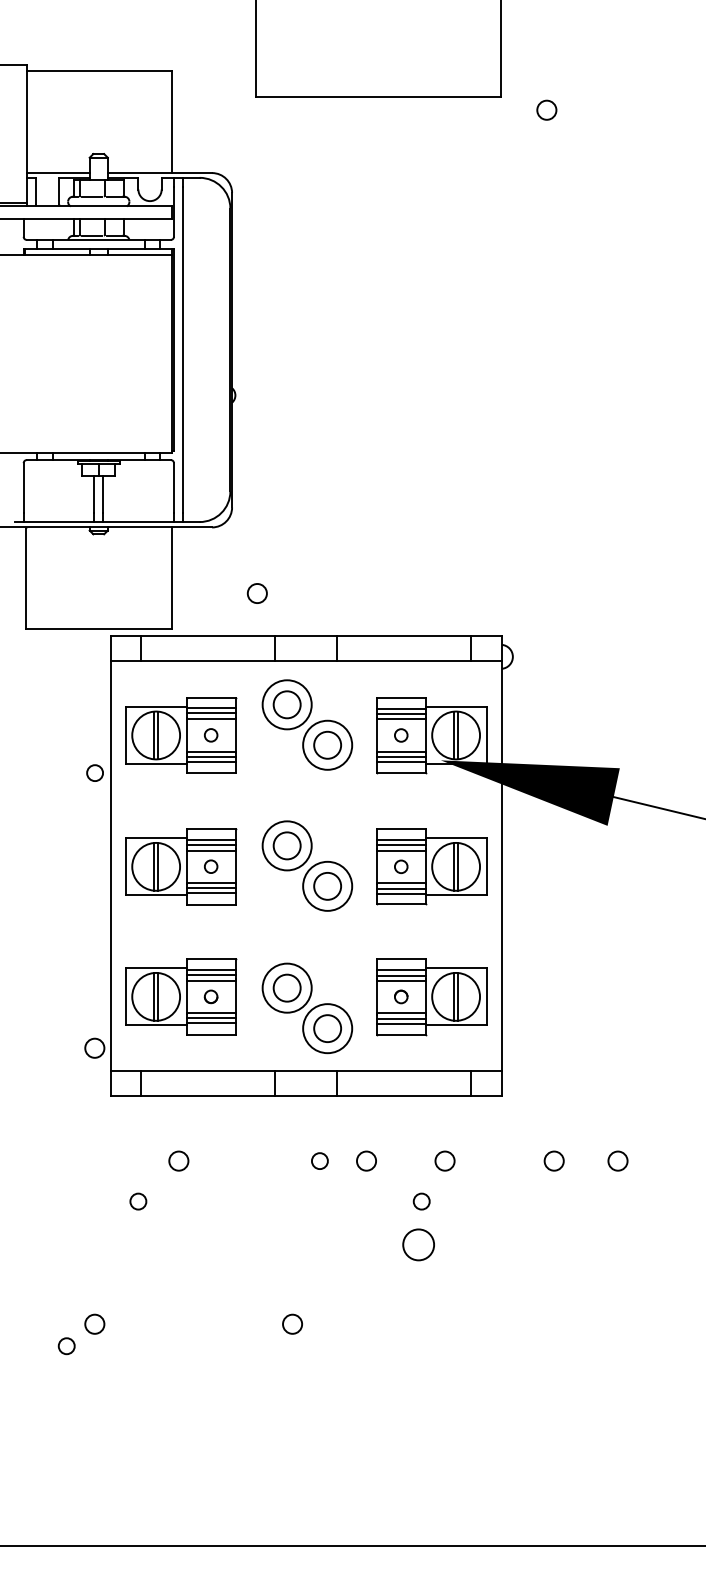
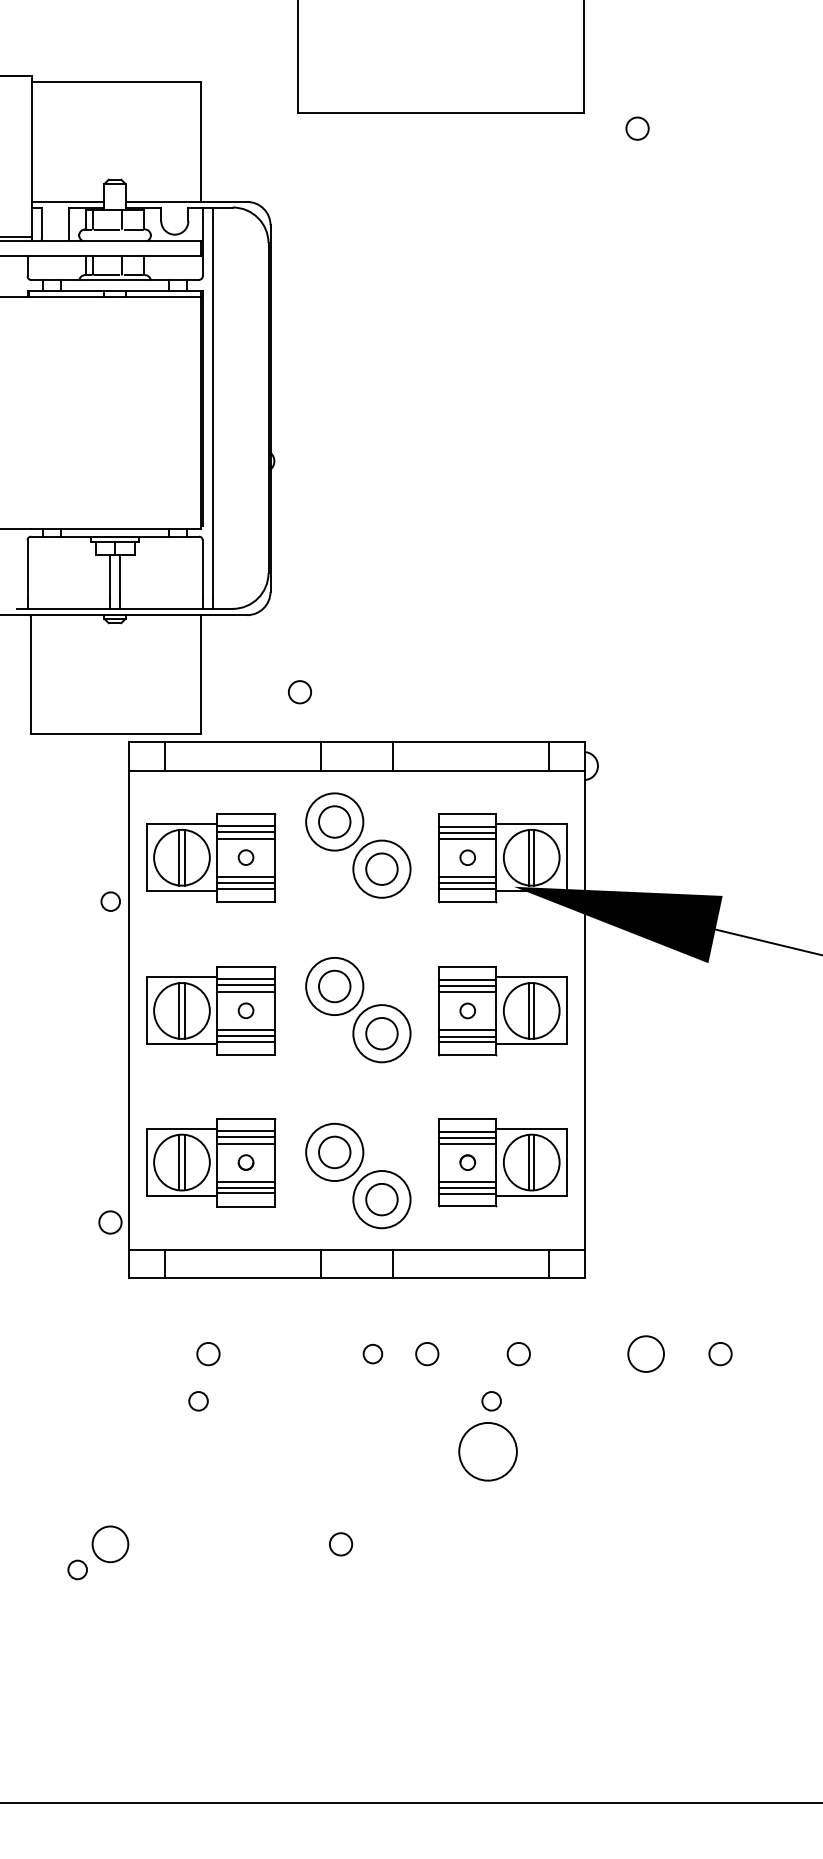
circle: (553, 1160) -> (645, 1353), size x1.6
circle: (138, 1201) -> (198, 1401), moved
circle: (418, 1244) -> (487, 1451), size x1.6
circle: (94, 1323) -> (110, 1543), size x1.6

